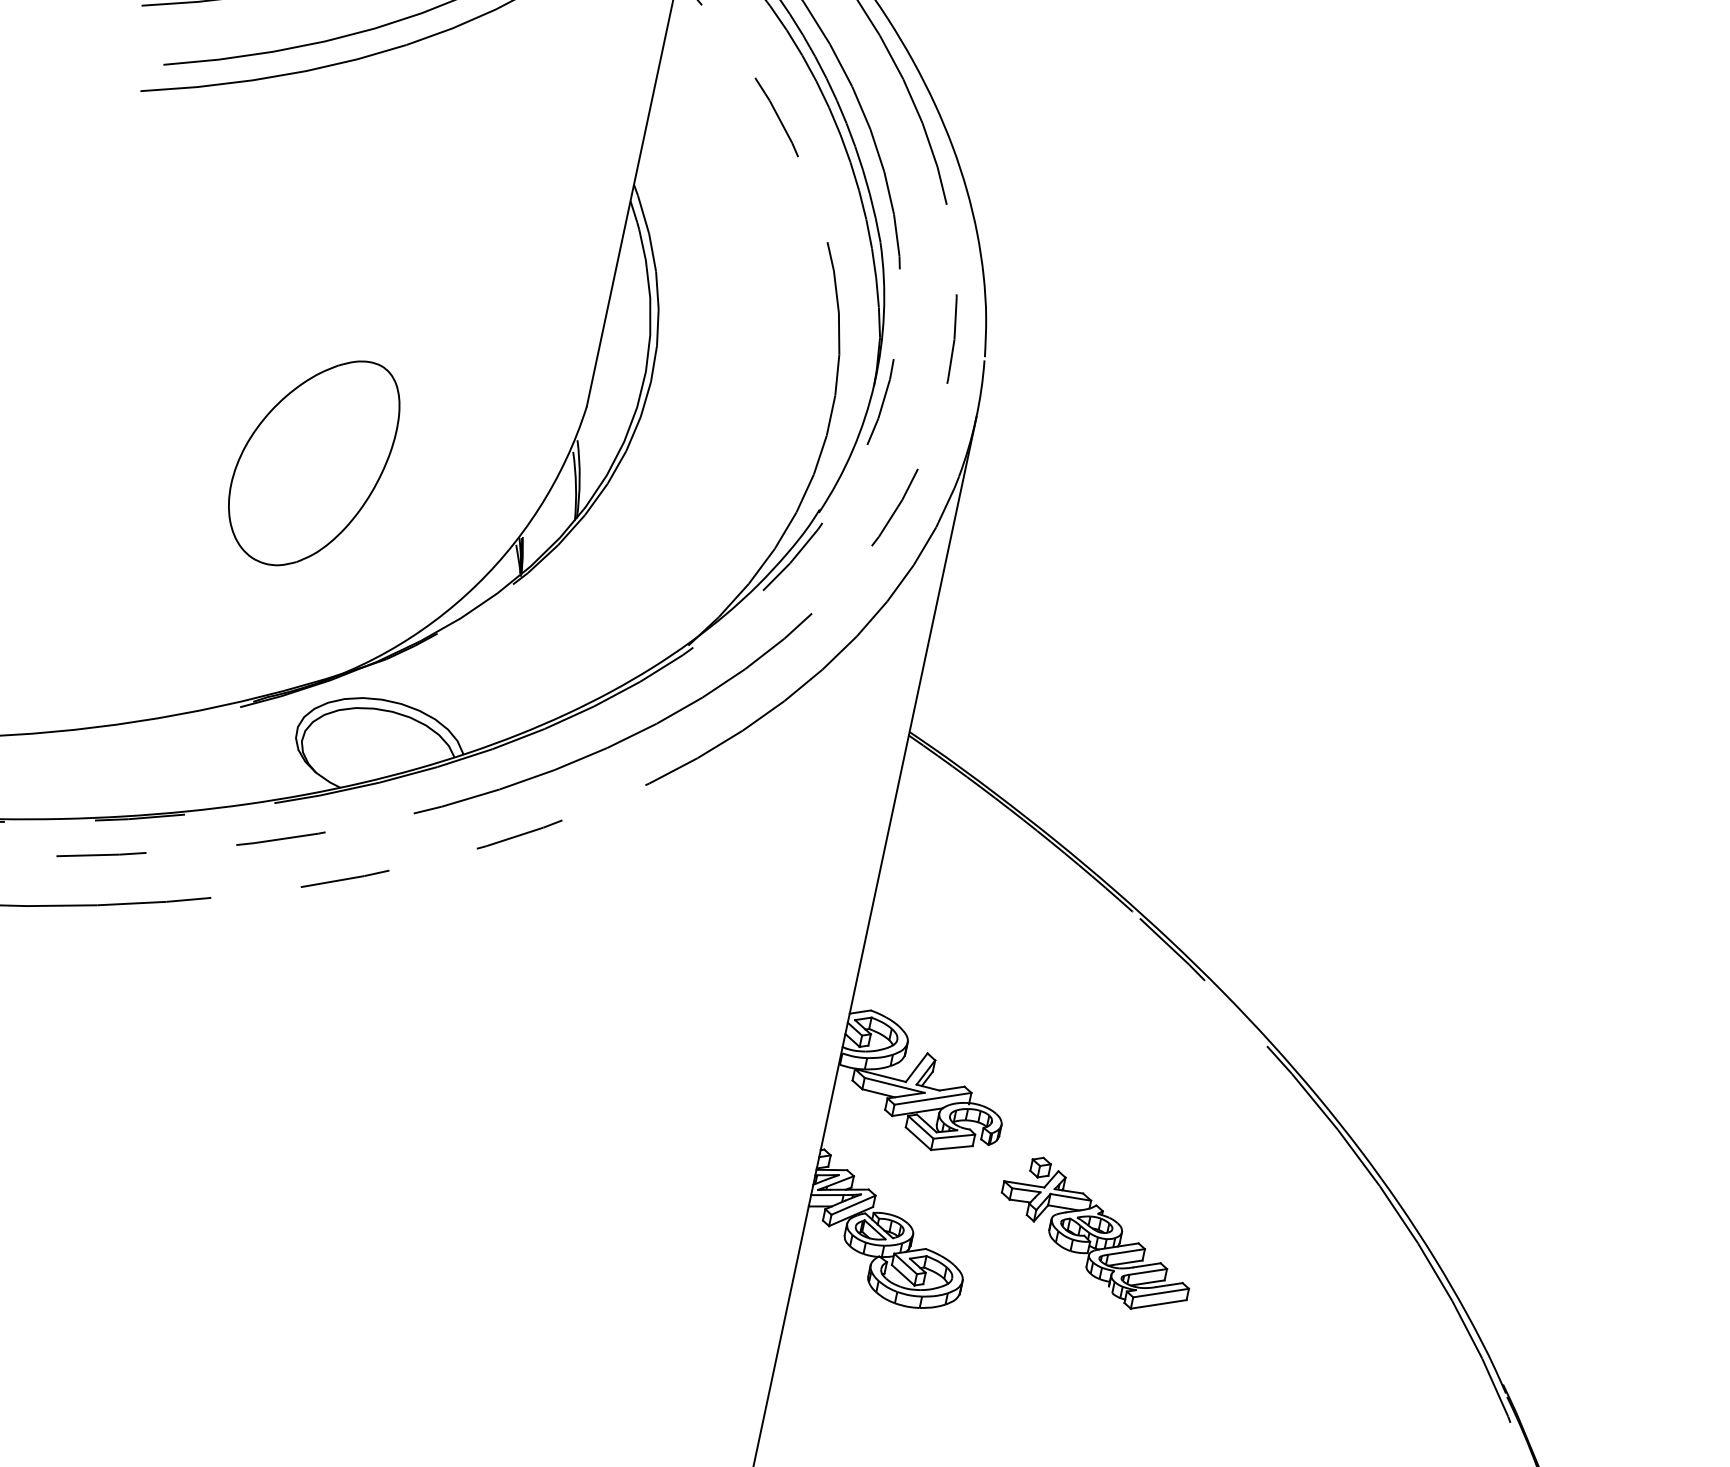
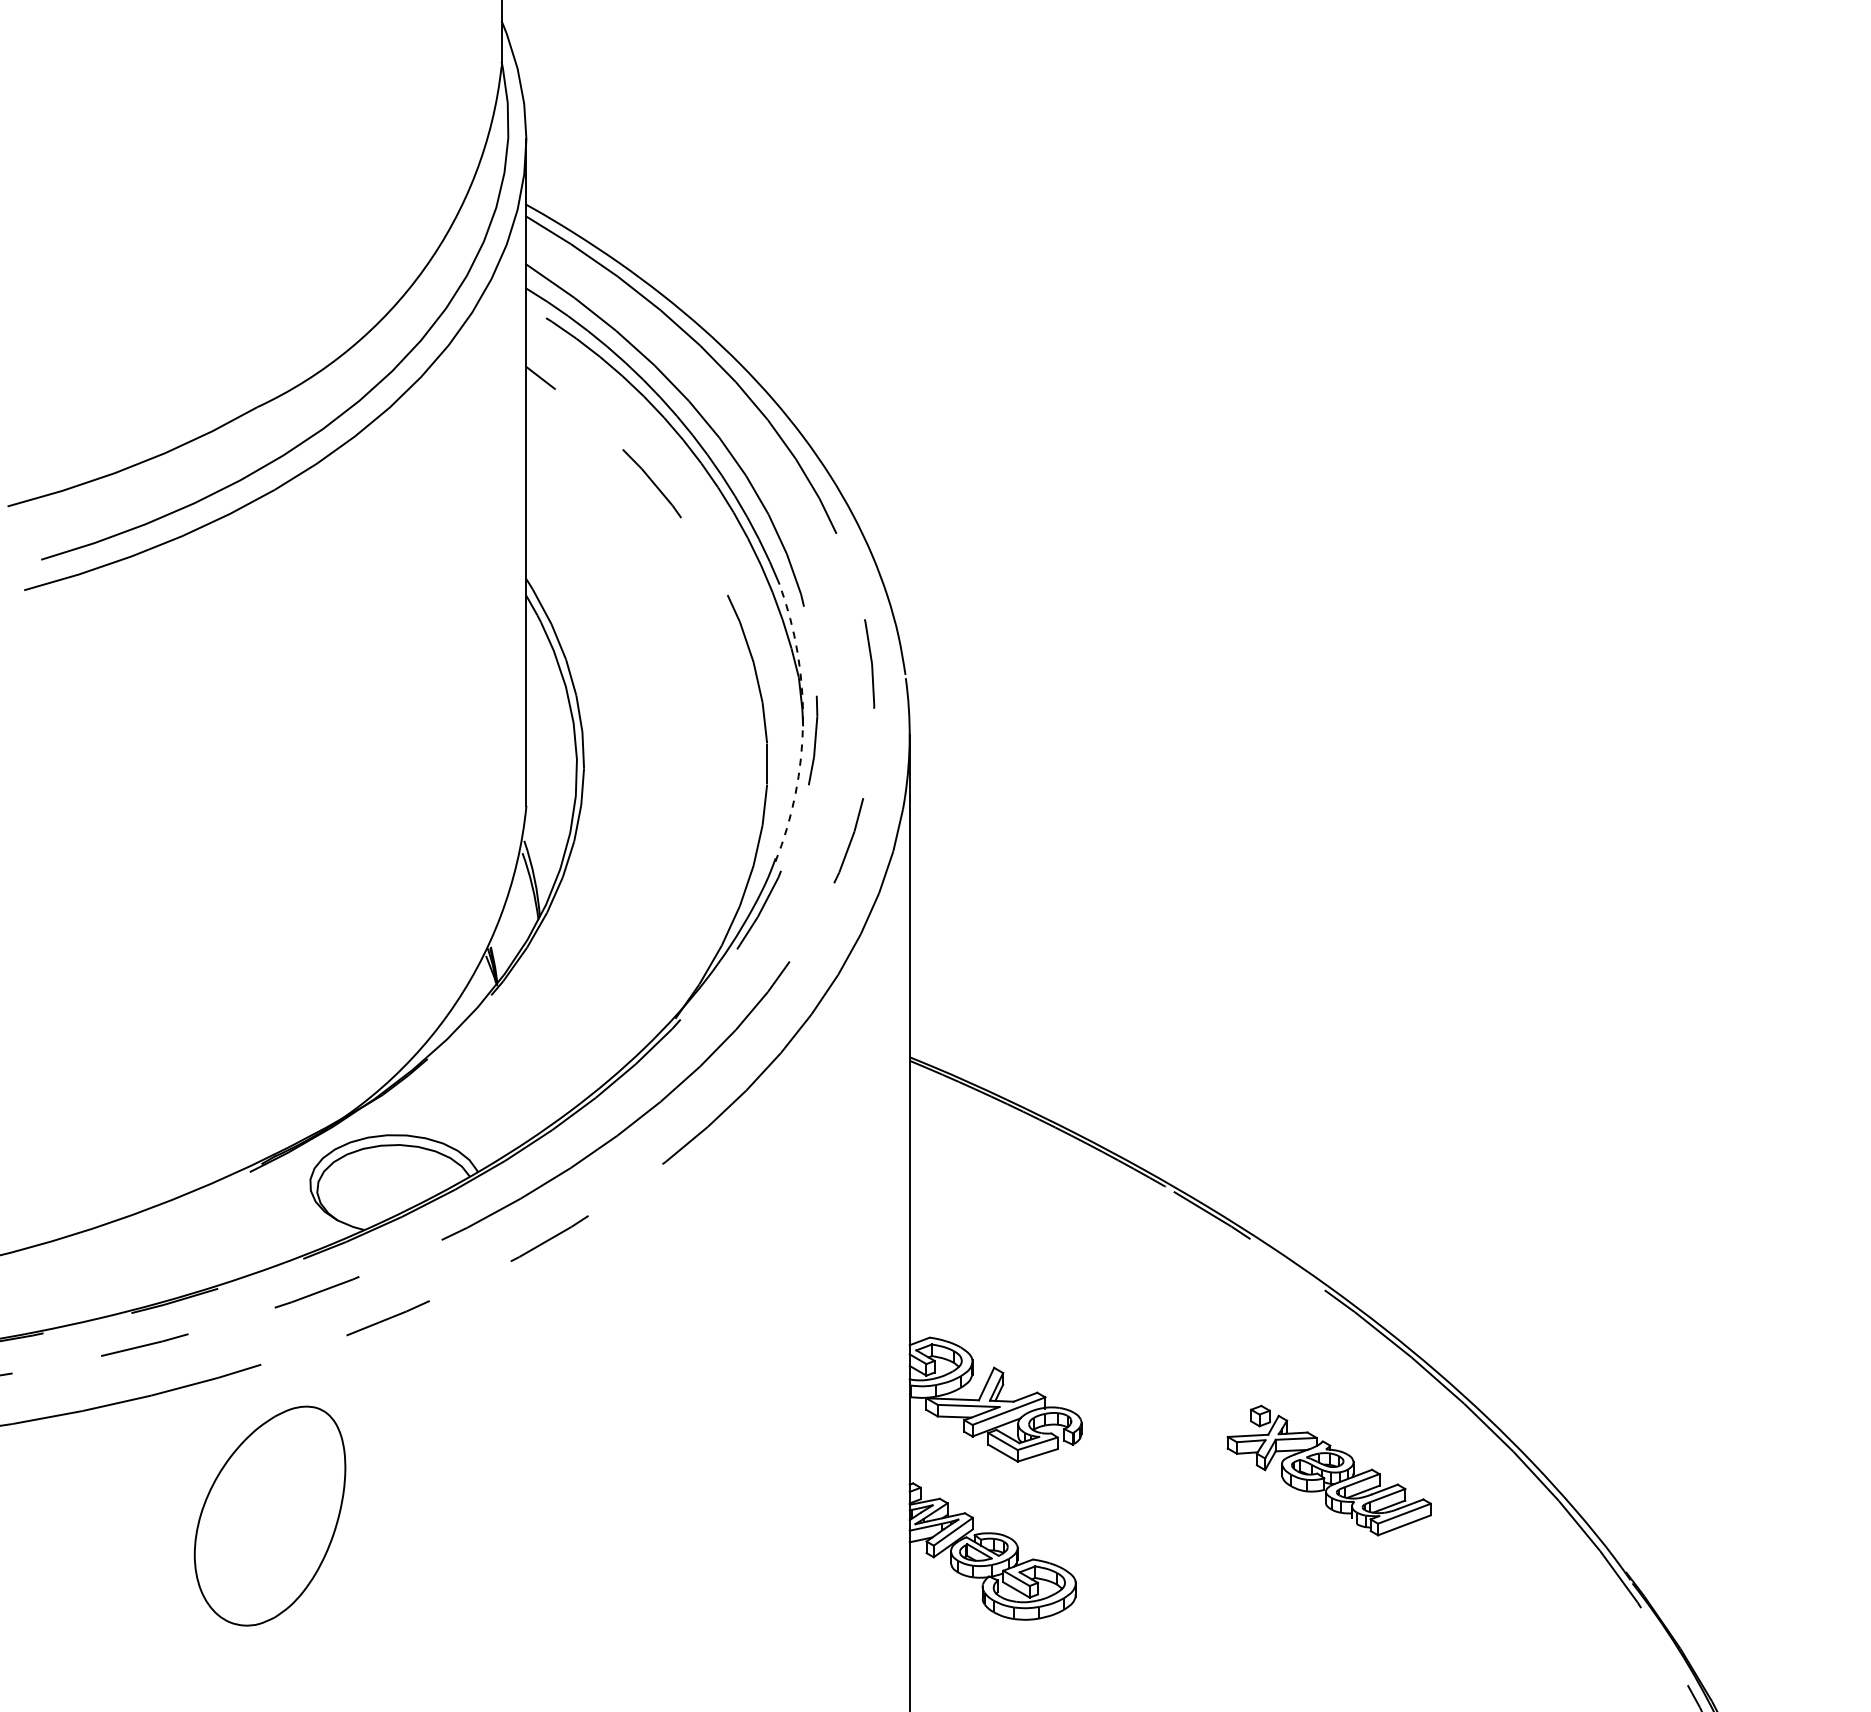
arc: (875, 383) -> (803, 723), solid -> dashed
part: (312, 461) -> (269, 1515), moved
part: (1095, 1234) -> (1328, 1470), moved

